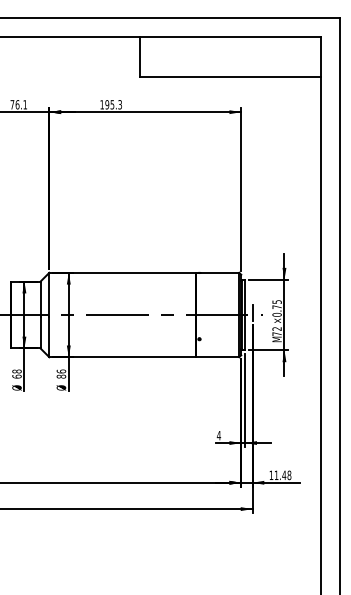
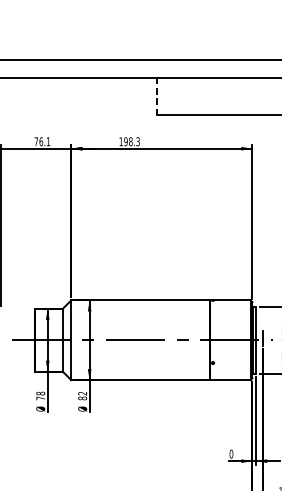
line: (139, 57) -> (156, 97), solid -> dashed
text: (112, 104) -> (130, 141), 195.3 -> 198.3
text: (61, 371) -> (82, 393), 86 -> 82
text: (16, 376) -> (40, 398), 68 -> 78
text: (218, 435) -> (230, 454), 4 -> 0

